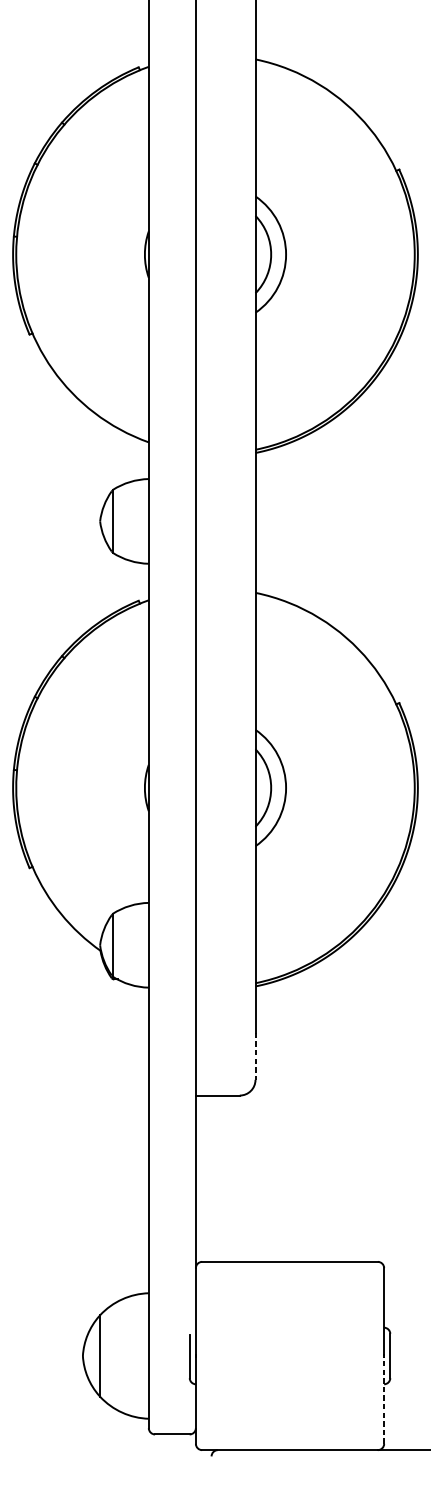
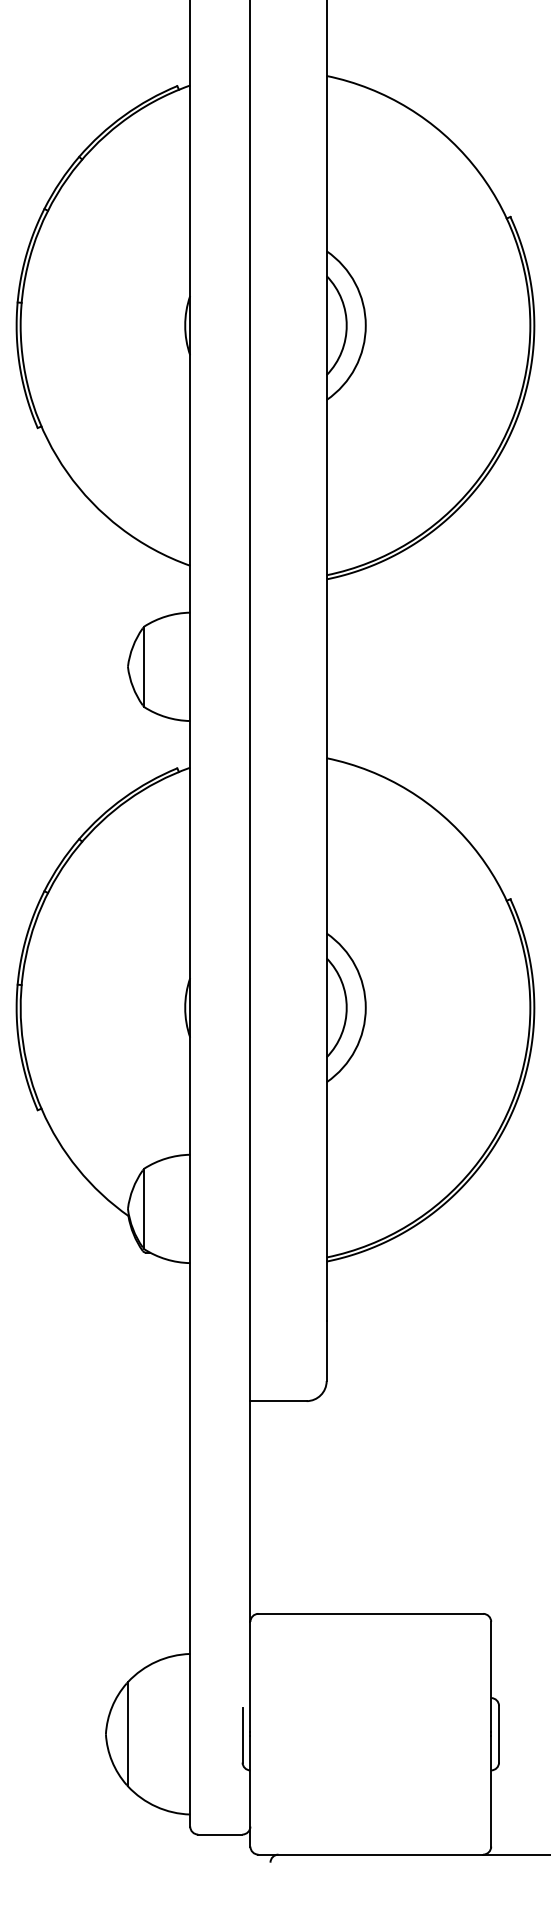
line: (255, 1056) -> (326, 1351), dashed -> solid
line: (384, 1399) -> (491, 1790), dashed -> solid

